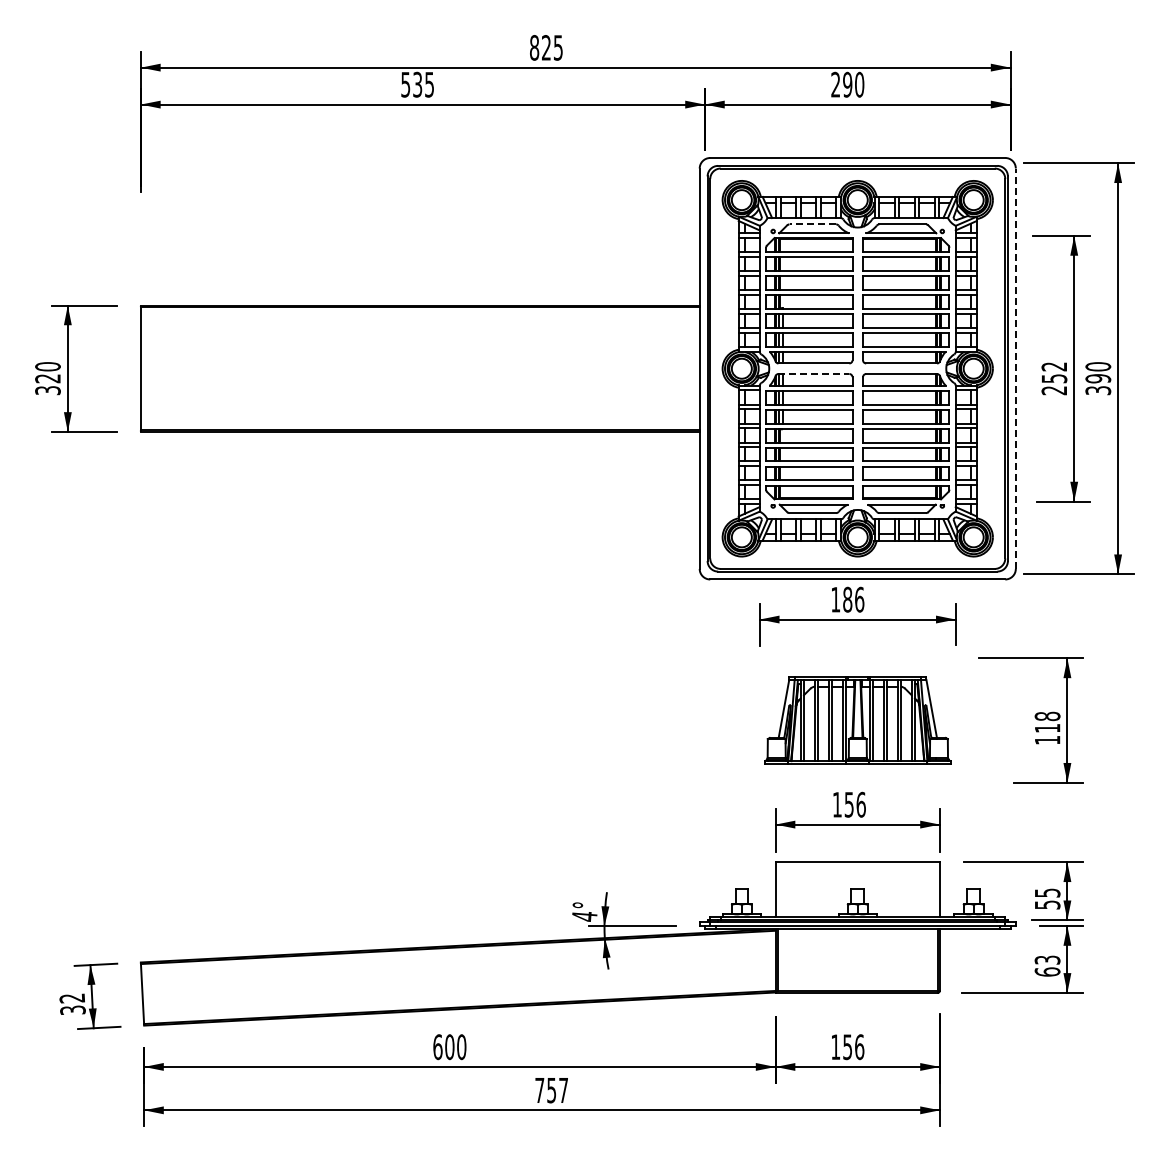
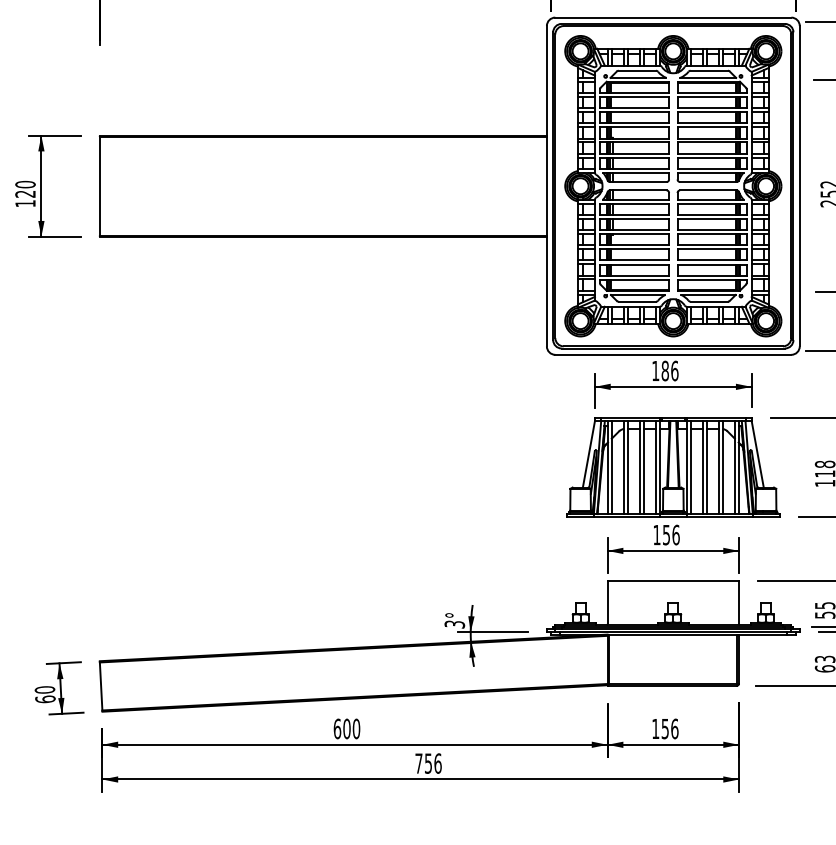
line: (812, 224) -> (637, 70), dashed -> solid
line: (1015, 368) -> (799, 186), dashed -> solid
line: (814, 374) -> (638, 190), dashed -> solid
text: (47, 390) -> (25, 203), 320 -> 120
part: (857, 720) -> (673, 467), size x1.43
text: (584, 916) -> (454, 624), 4° -> 3°
text: (72, 1003) -> (45, 694), 32 -> 60
text: (563, 1090) -> (437, 763), 757 -> 756

